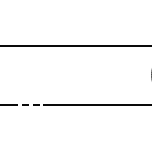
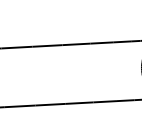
line: (27, 105) -> (20, 106), dashed -> solid

